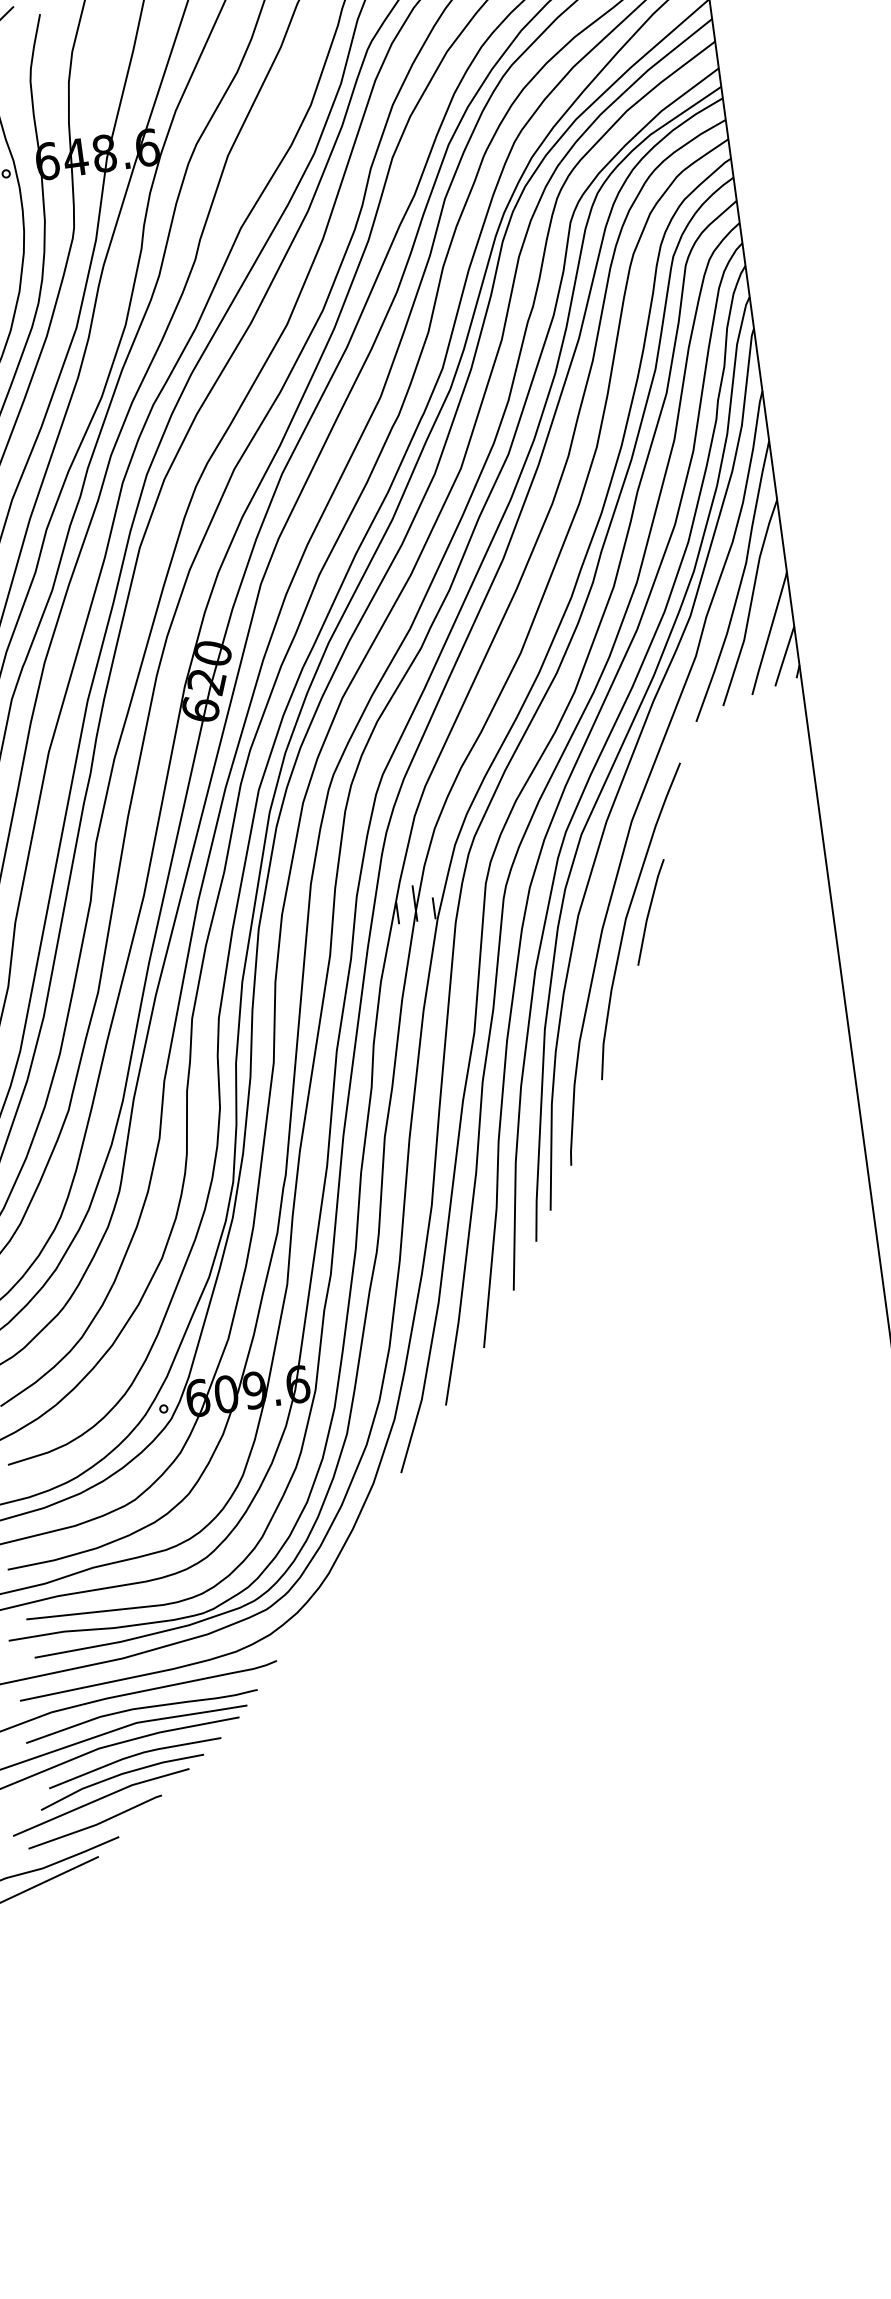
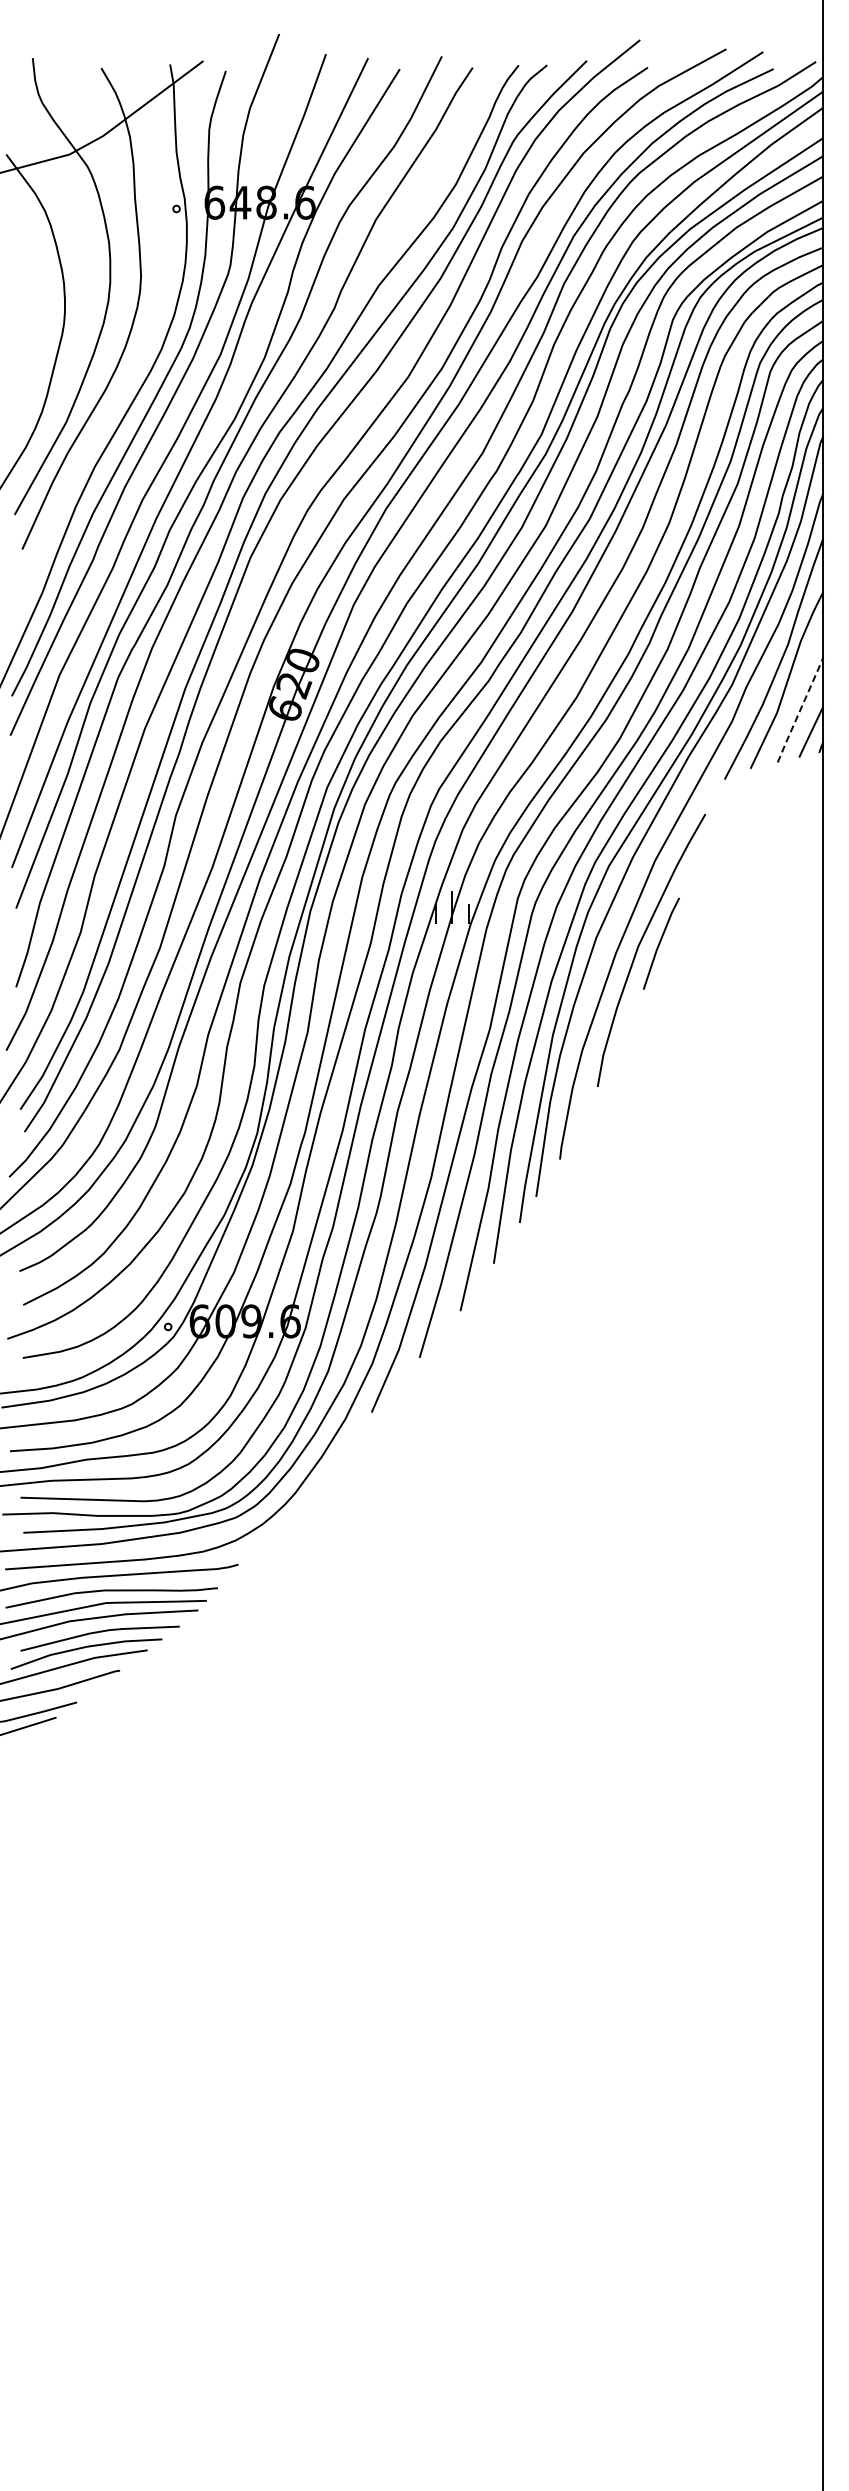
line: (769, 633) -> (800, 709), solid -> dashed

